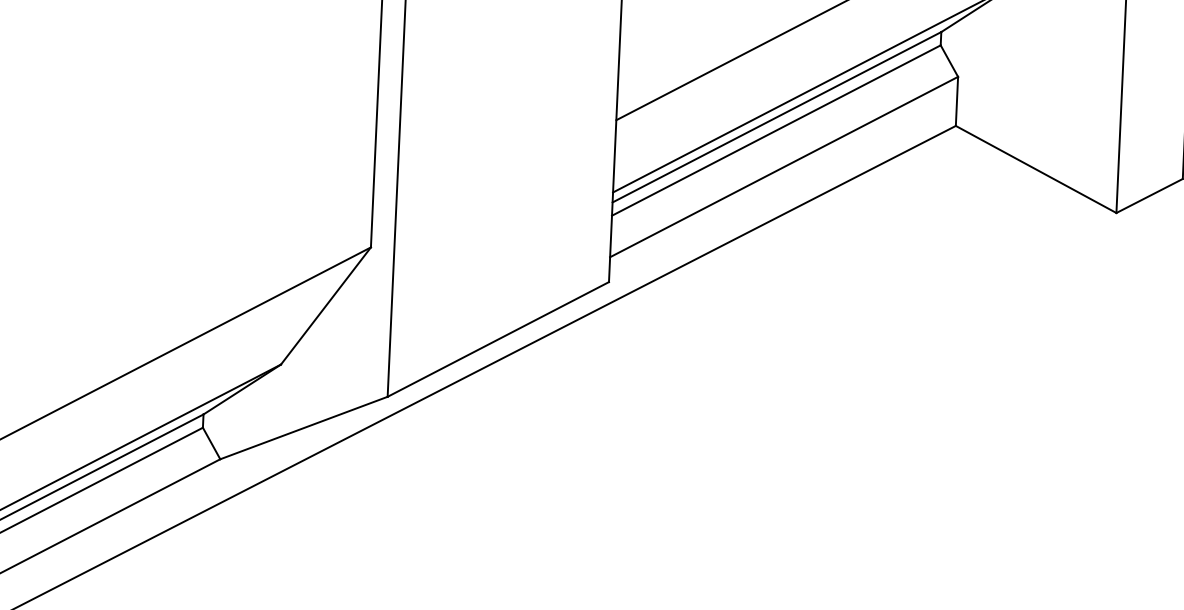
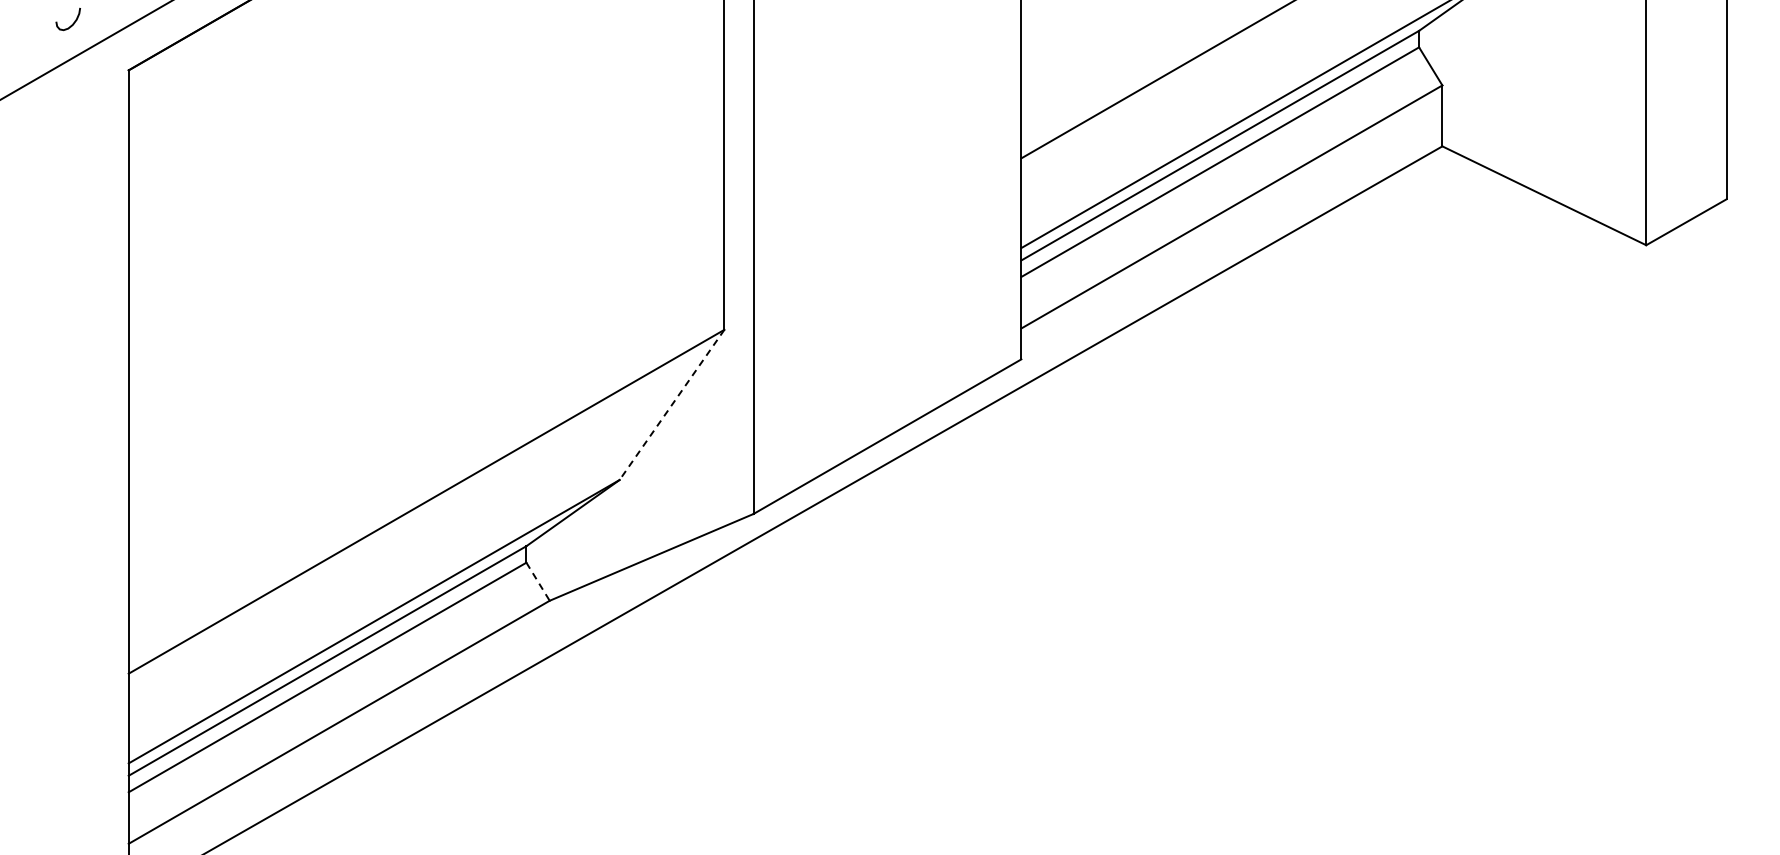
line: (326, 305) -> (672, 404), solid -> dashed
line: (211, 444) -> (538, 582), solid -> dashed

